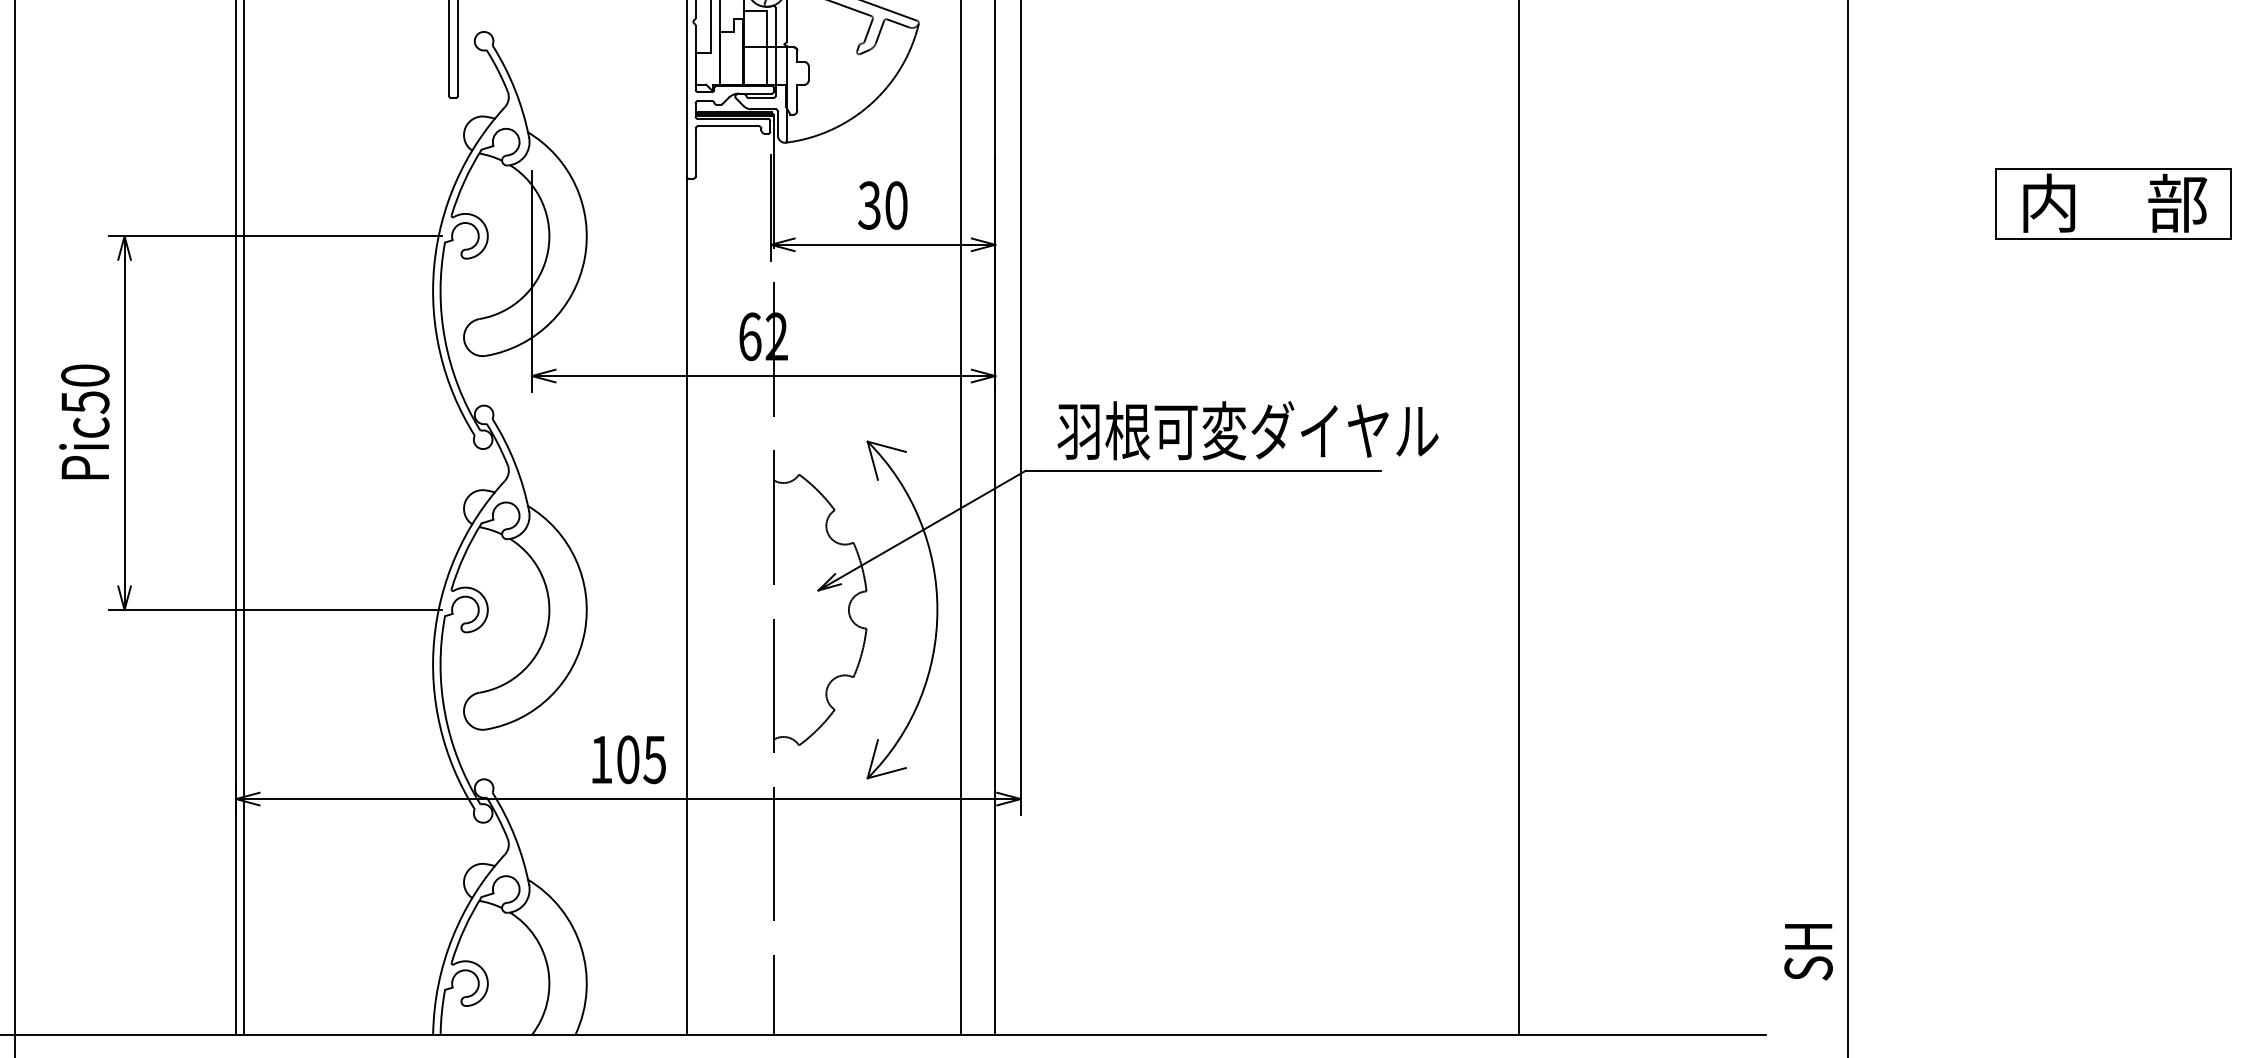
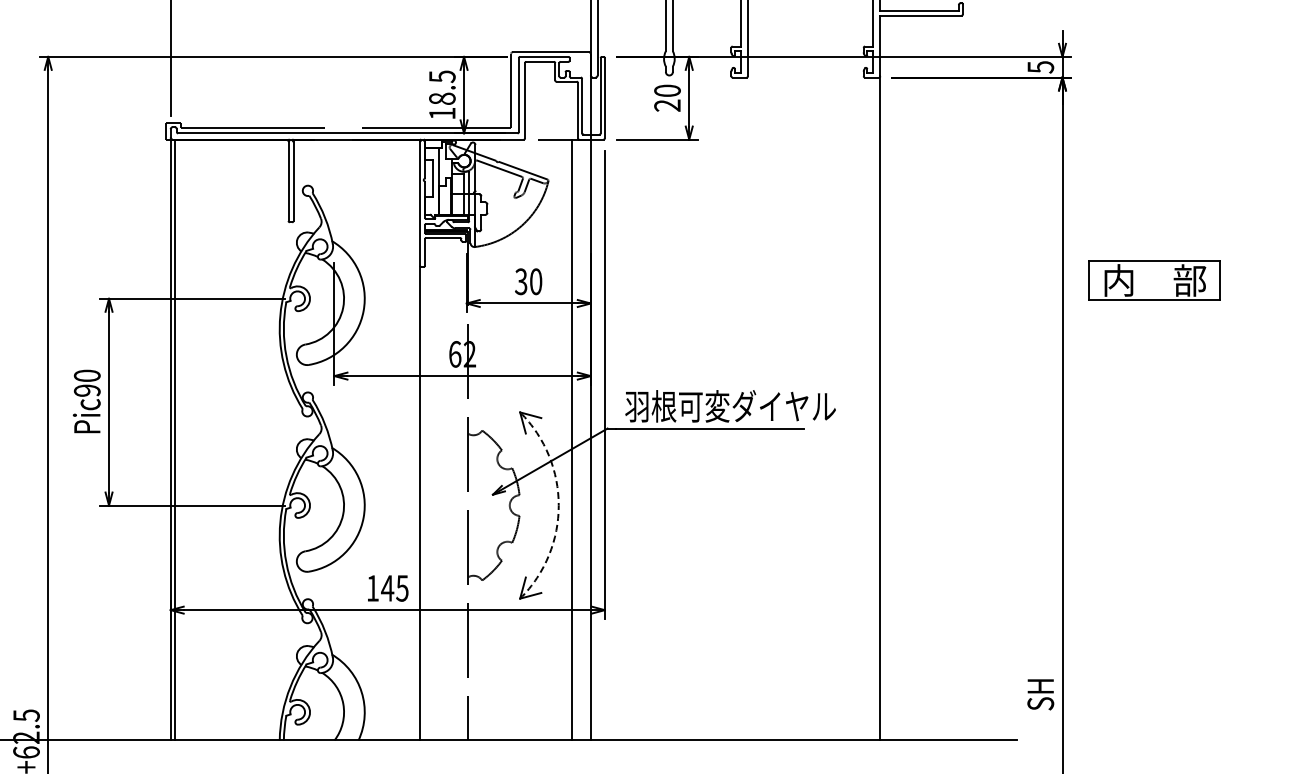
part: (2113, 203) -> (1154, 280), moved
text: (83, 402) -> (86, 390), Pic50 -> Pic90
arc: (936, 609) -> (558, 505), solid -> dashed
text: (627, 759) -> (387, 588), 105 -> 145

